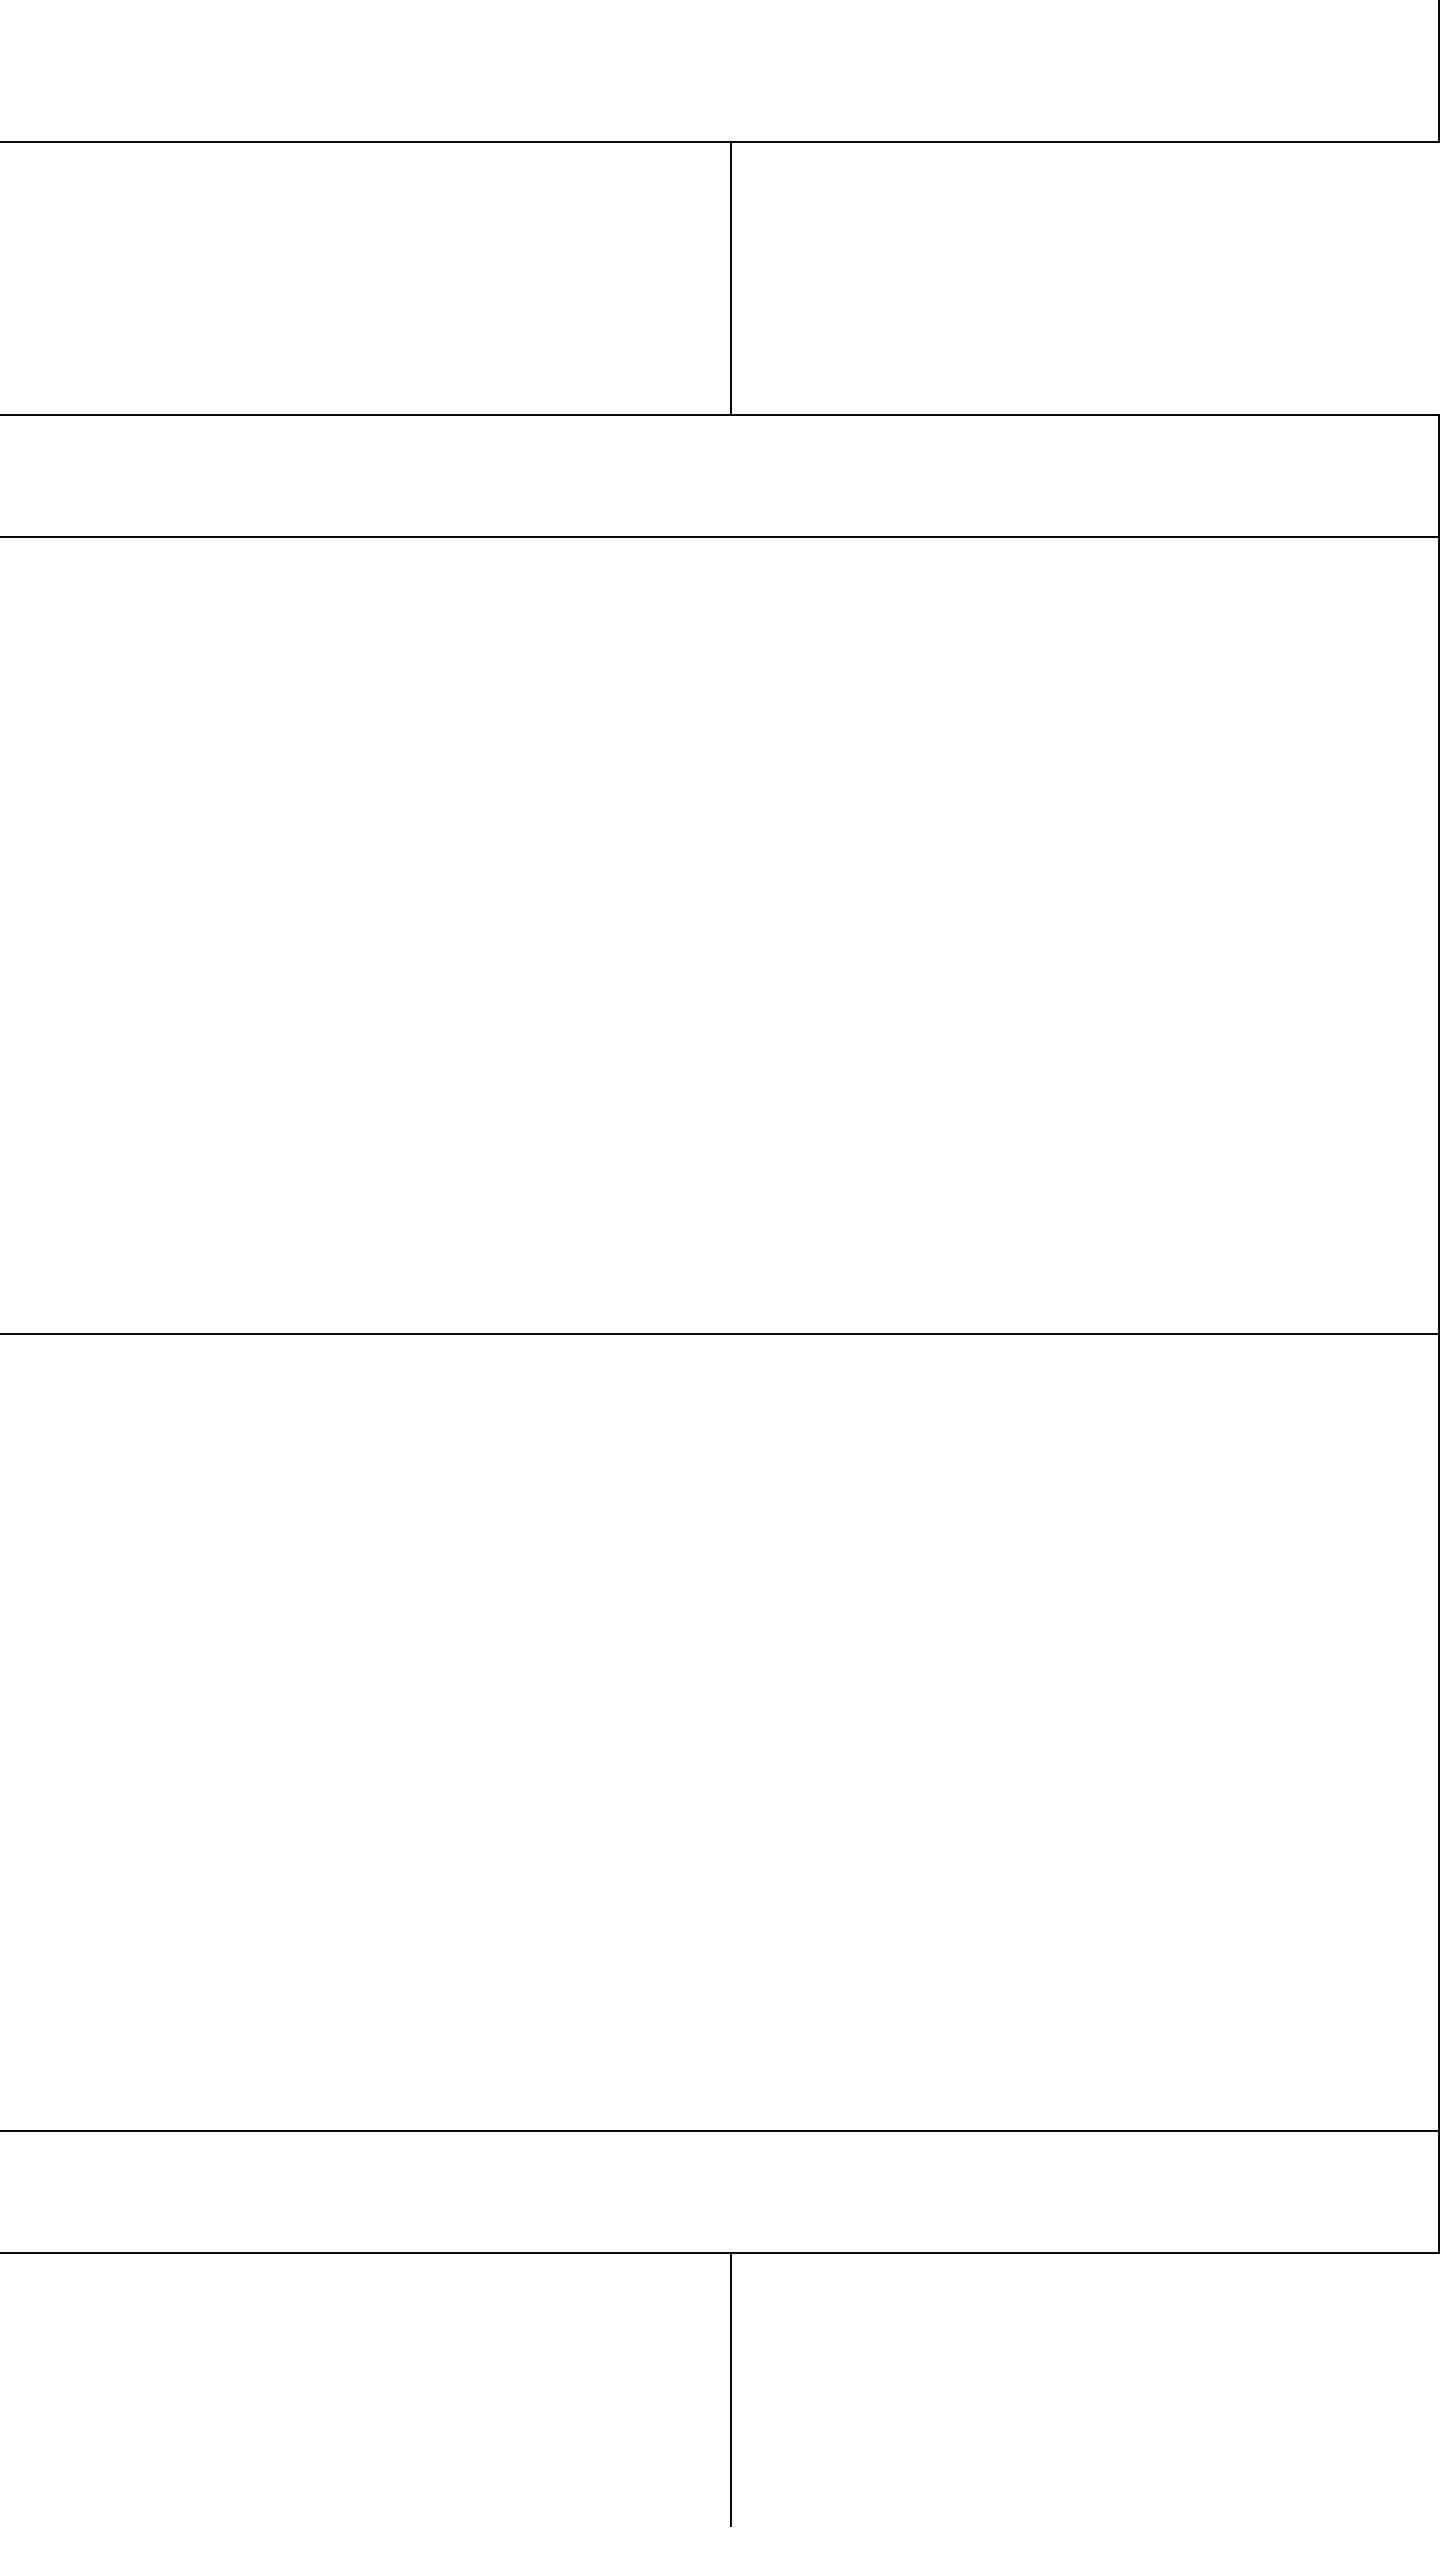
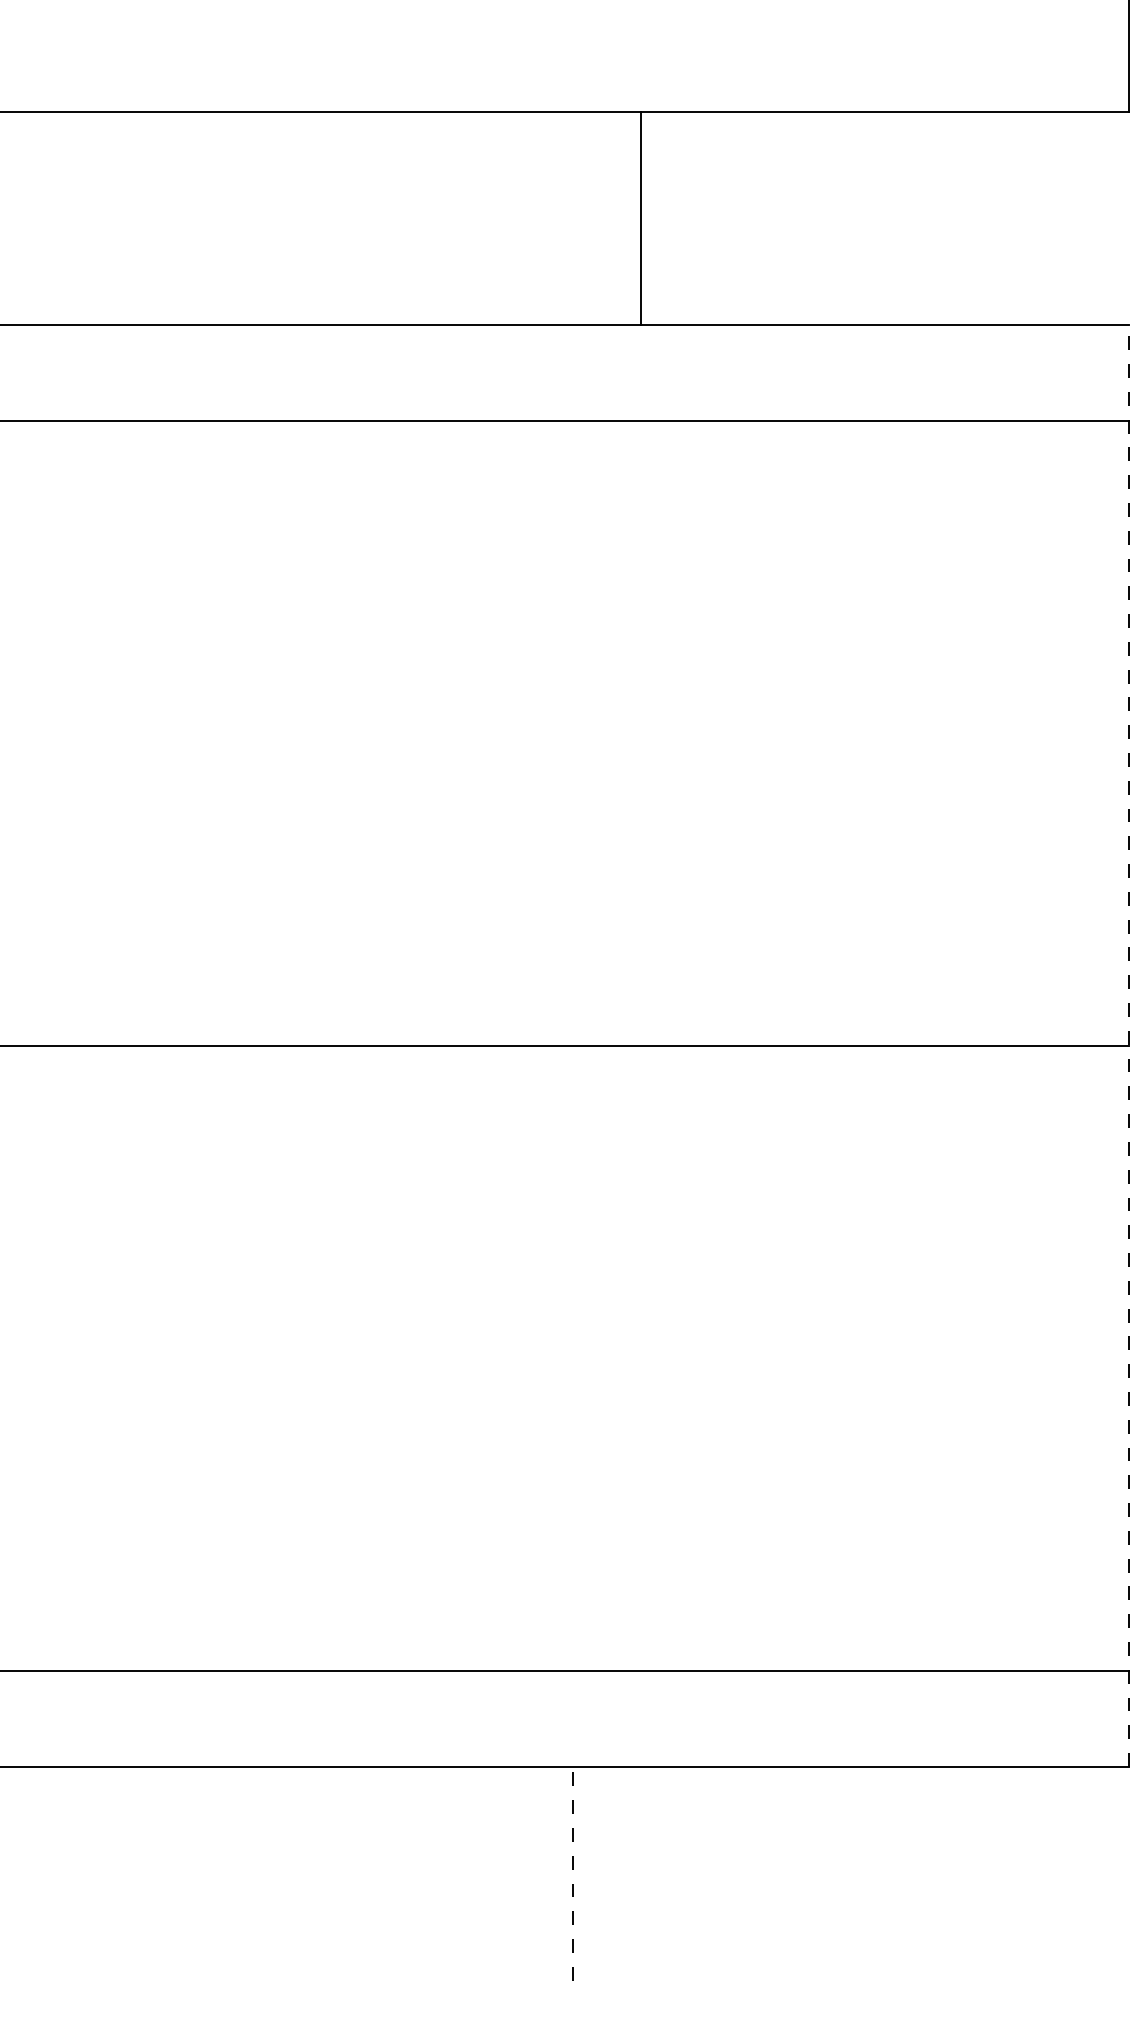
line: (730, 278) -> (641, 218), moved
line: (1439, 1333) -> (1129, 1045), solid -> dashed
line: (730, 2389) -> (572, 1873), solid -> dashed

